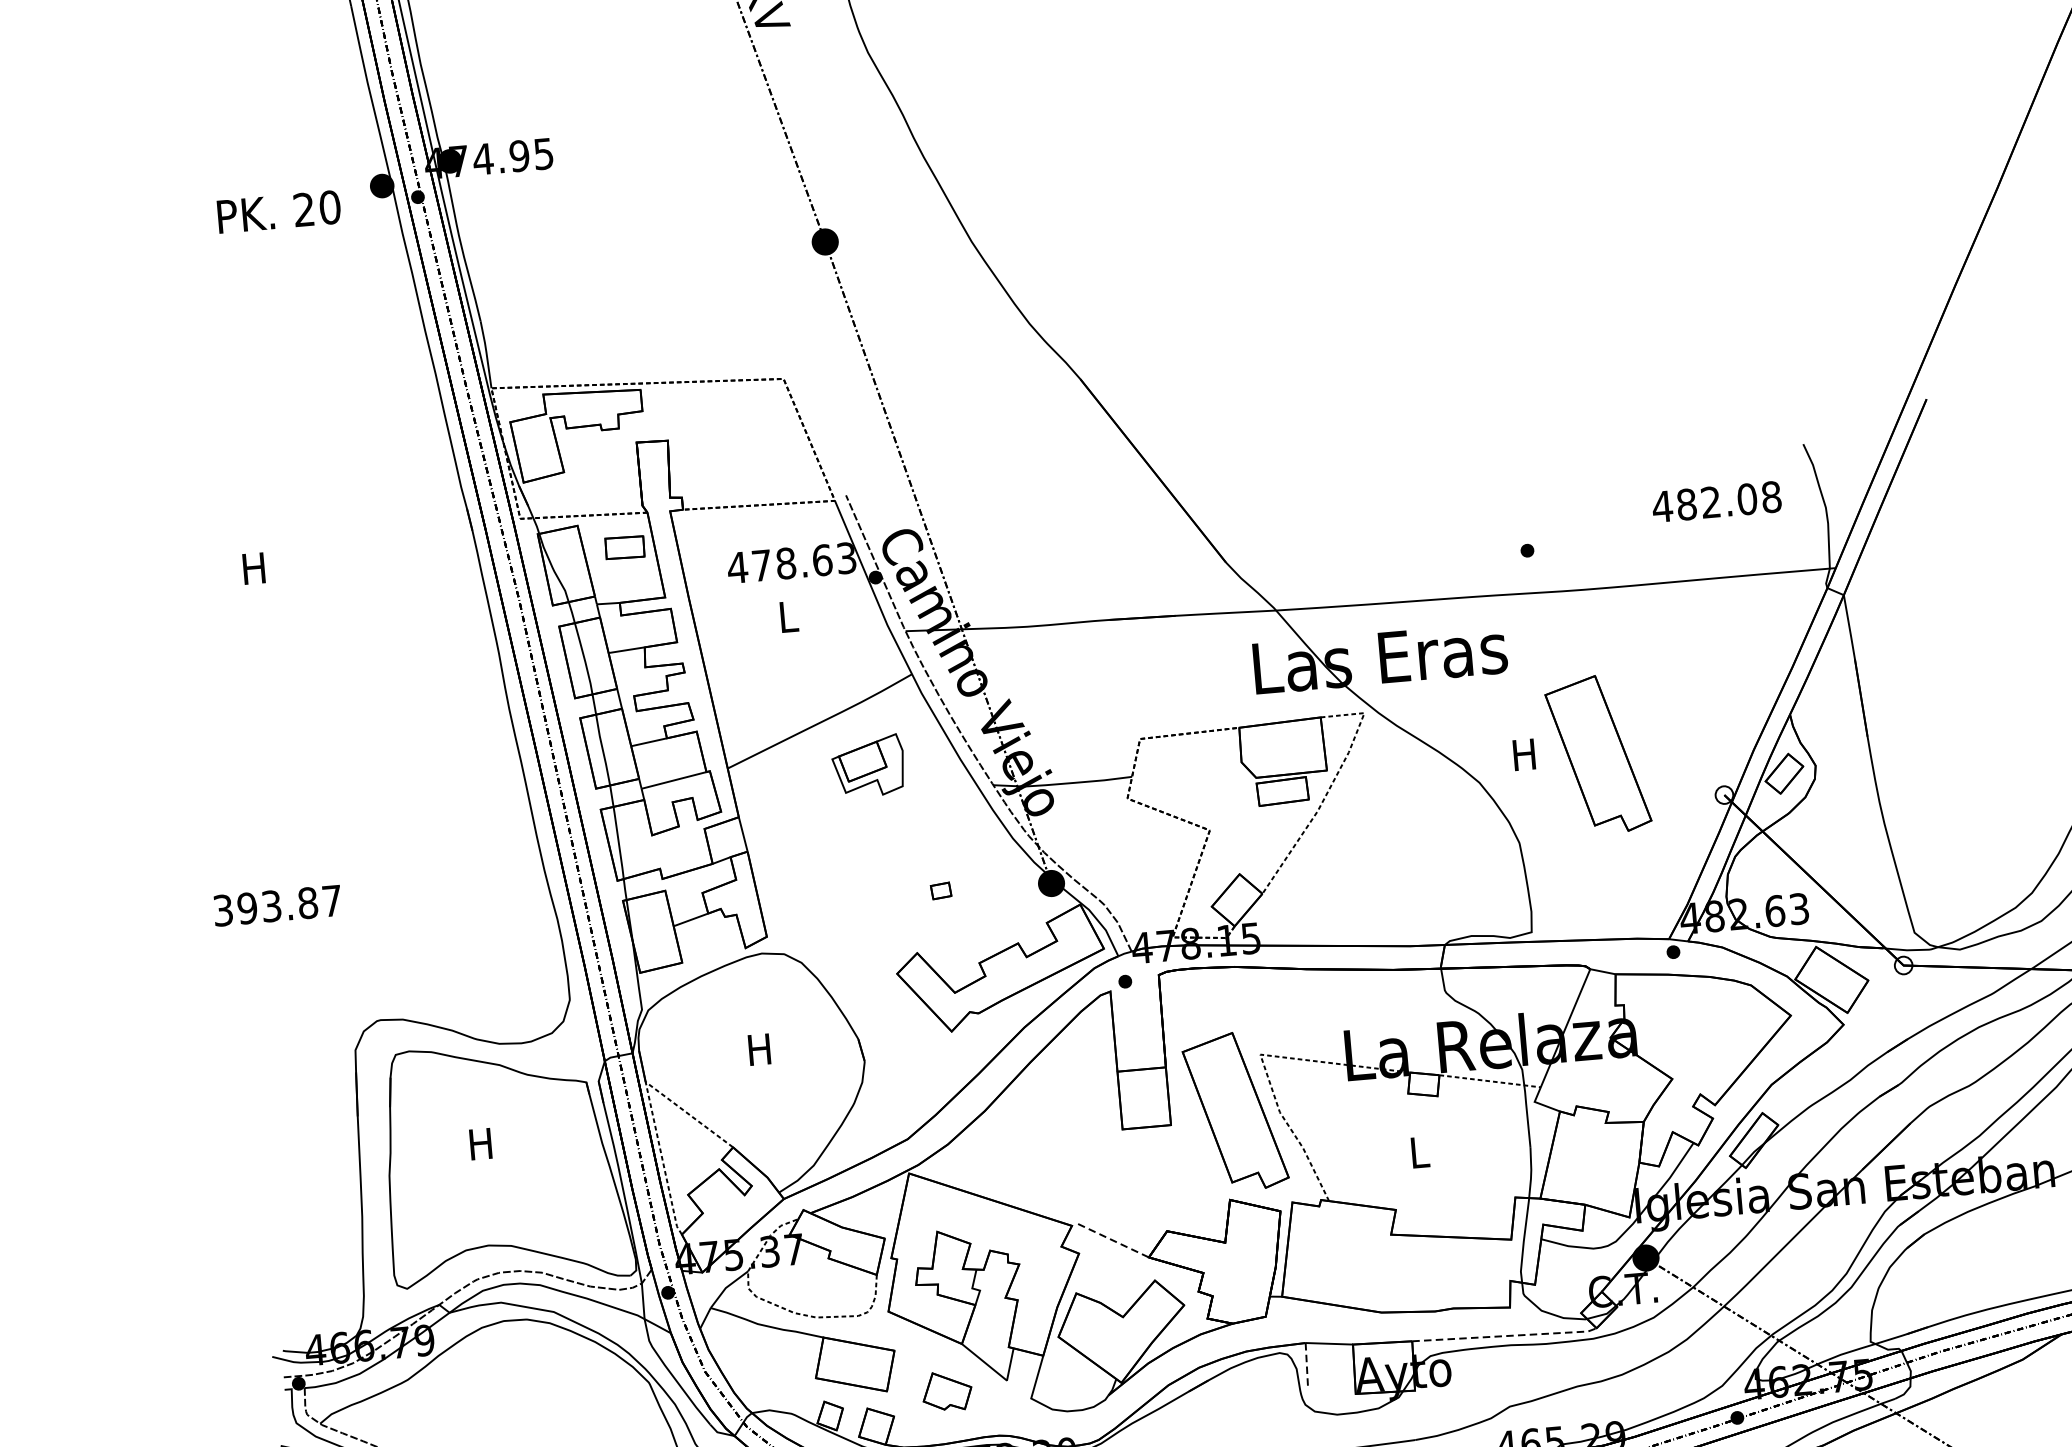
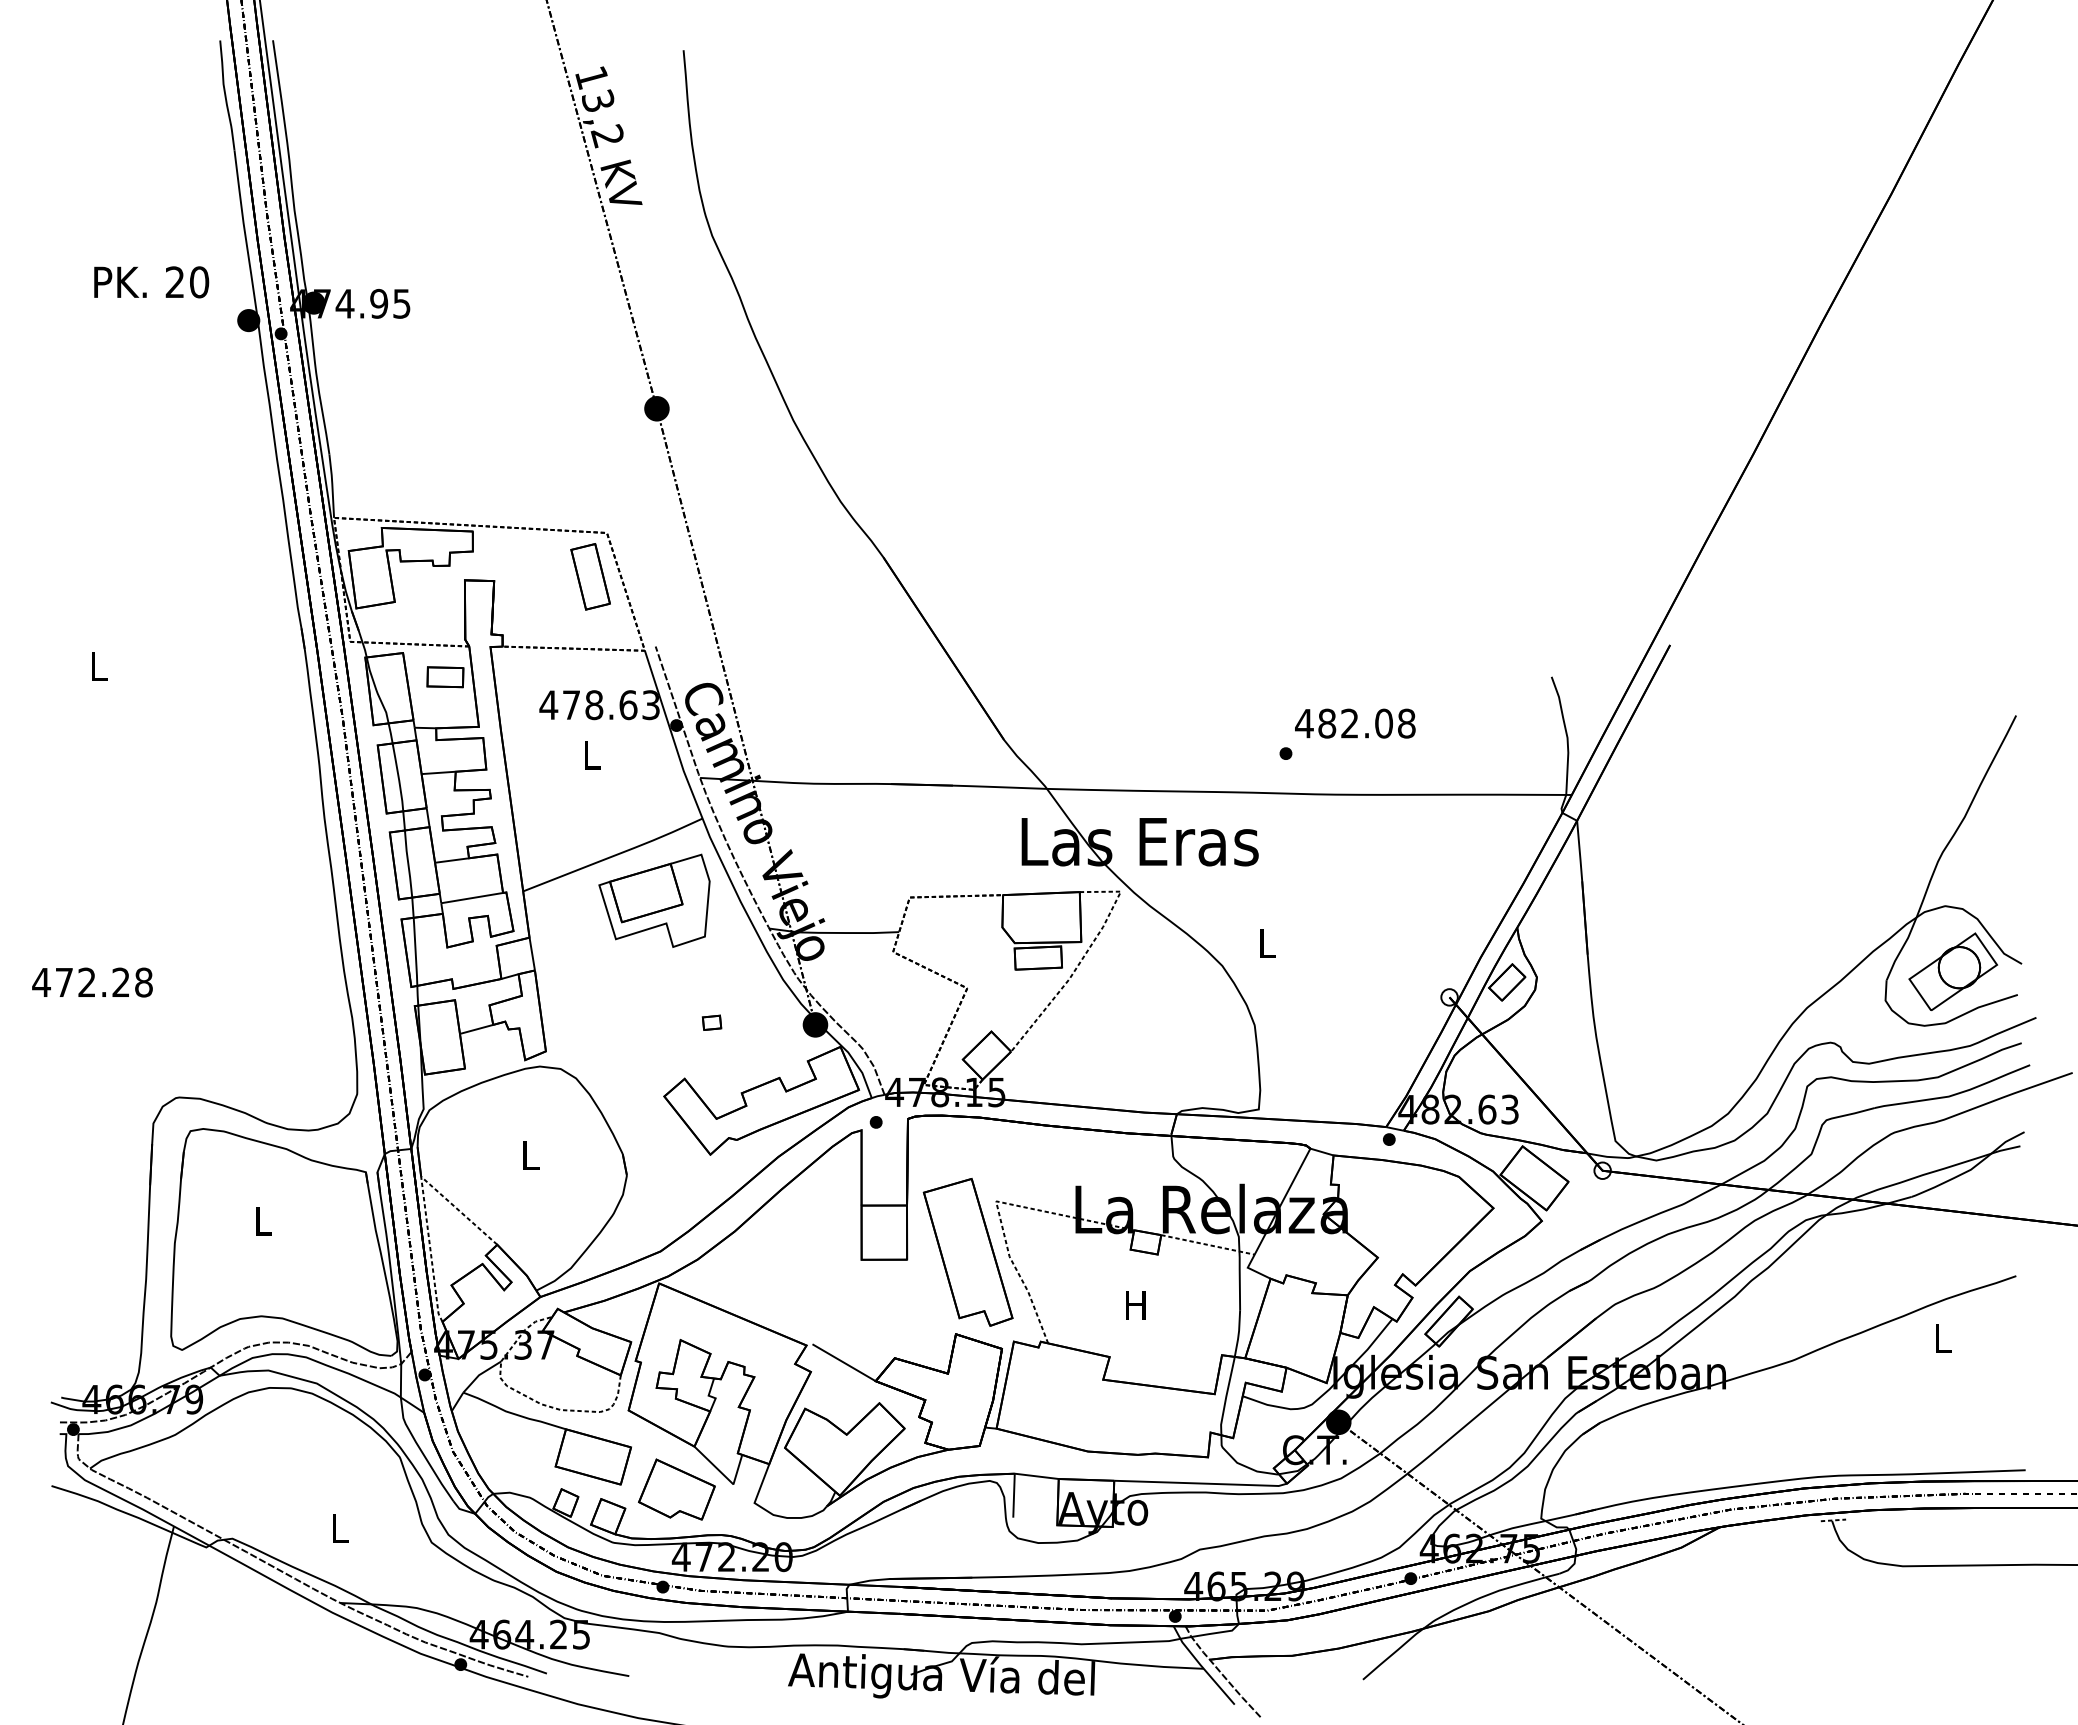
text: (279, 212) -> (151, 282), moved
part: (770, 426) -> (590, 576), added
text: (1716, 501) -> (1355, 723), moved
text: (253, 568) -> (97, 666), H -> L
text: (1523, 754) -> (1265, 943), H -> L
part: (1597, 754) -> (1334, 949), removed
part: (868, 766) -> (654, 900), size x1.67
text: (277, 905) -> (92, 982), 393.87 -> 472.28
text: (759, 1049) -> (529, 1155), H -> L
text: (480, 1144) -> (262, 1221), H -> L
text: (1418, 1152) -> (1135, 1305), L -> H
line: (1113, 1240) -> (844, 1362), dashed -> solid
line: (1505, 1336) -> (1201, 1483), dashed -> solid
line: (1307, 1367) -> (1014, 1496), dashed -> solid
part: (946, 1391) -> (676, 1489), size x1.67

